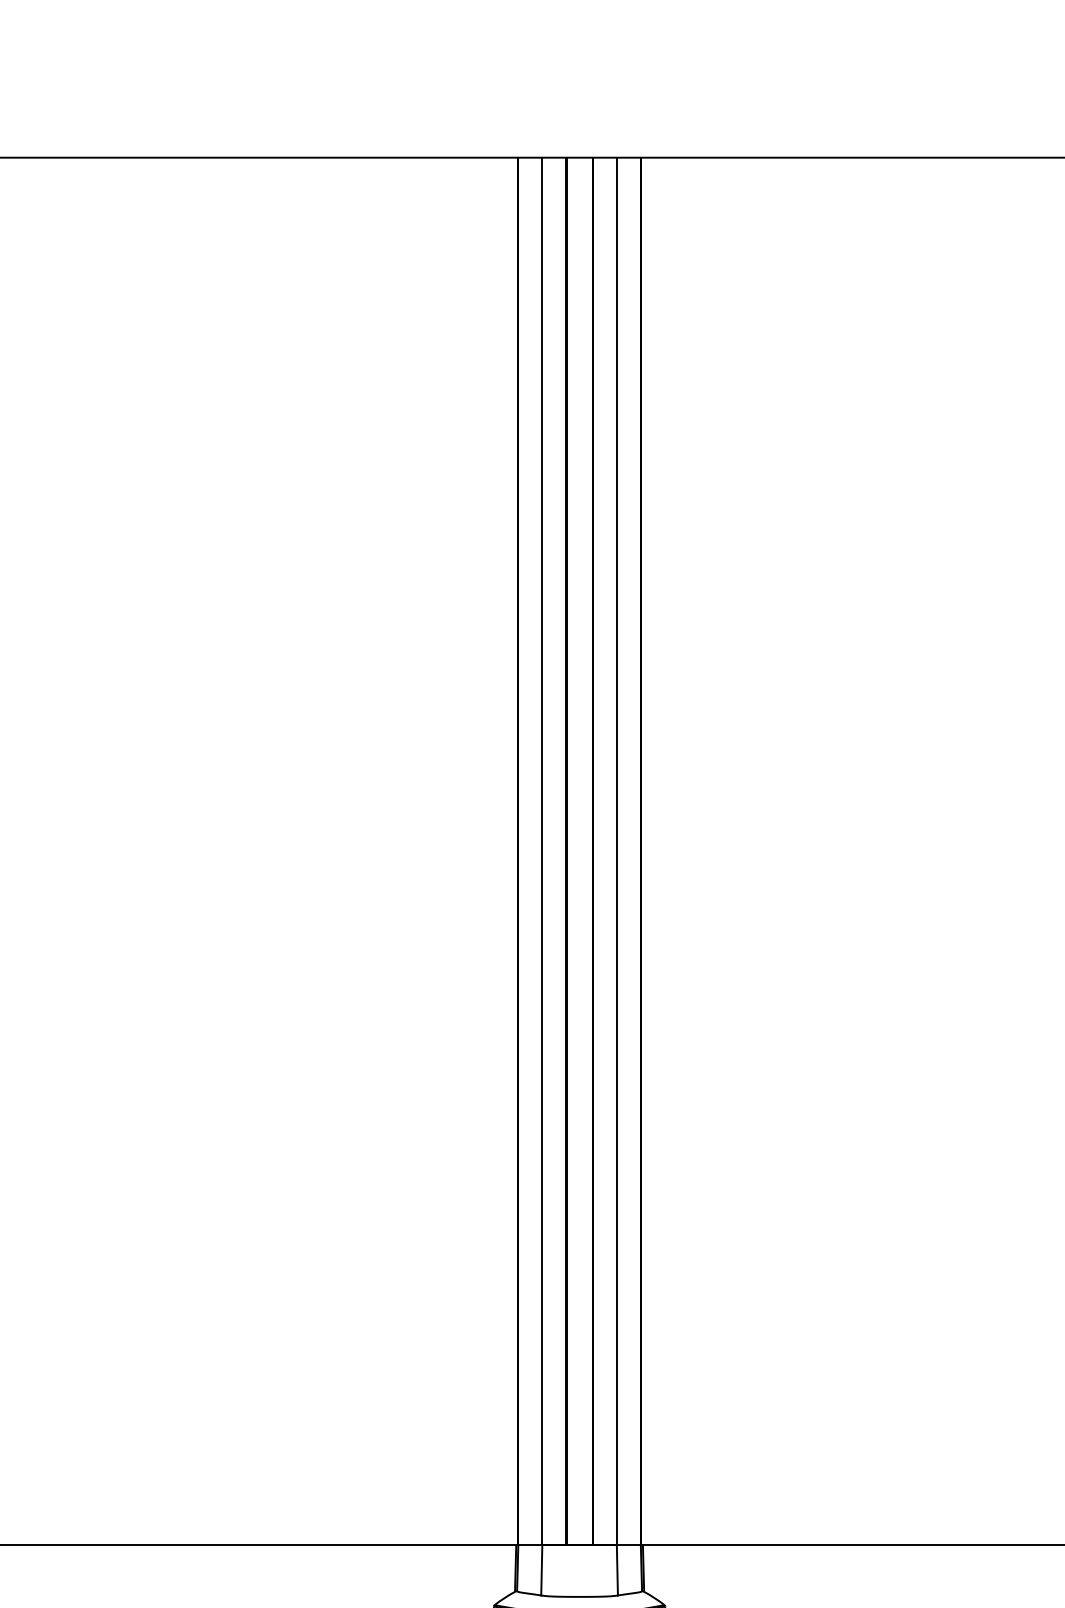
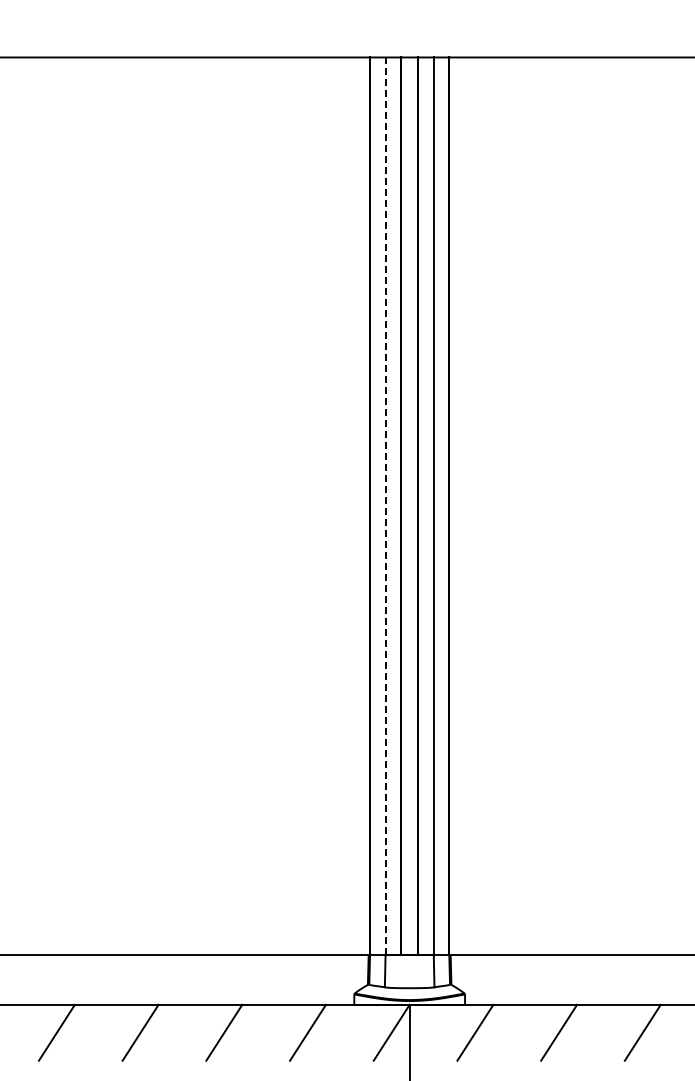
line: (542, 852) -> (385, 506), solid -> dashed

